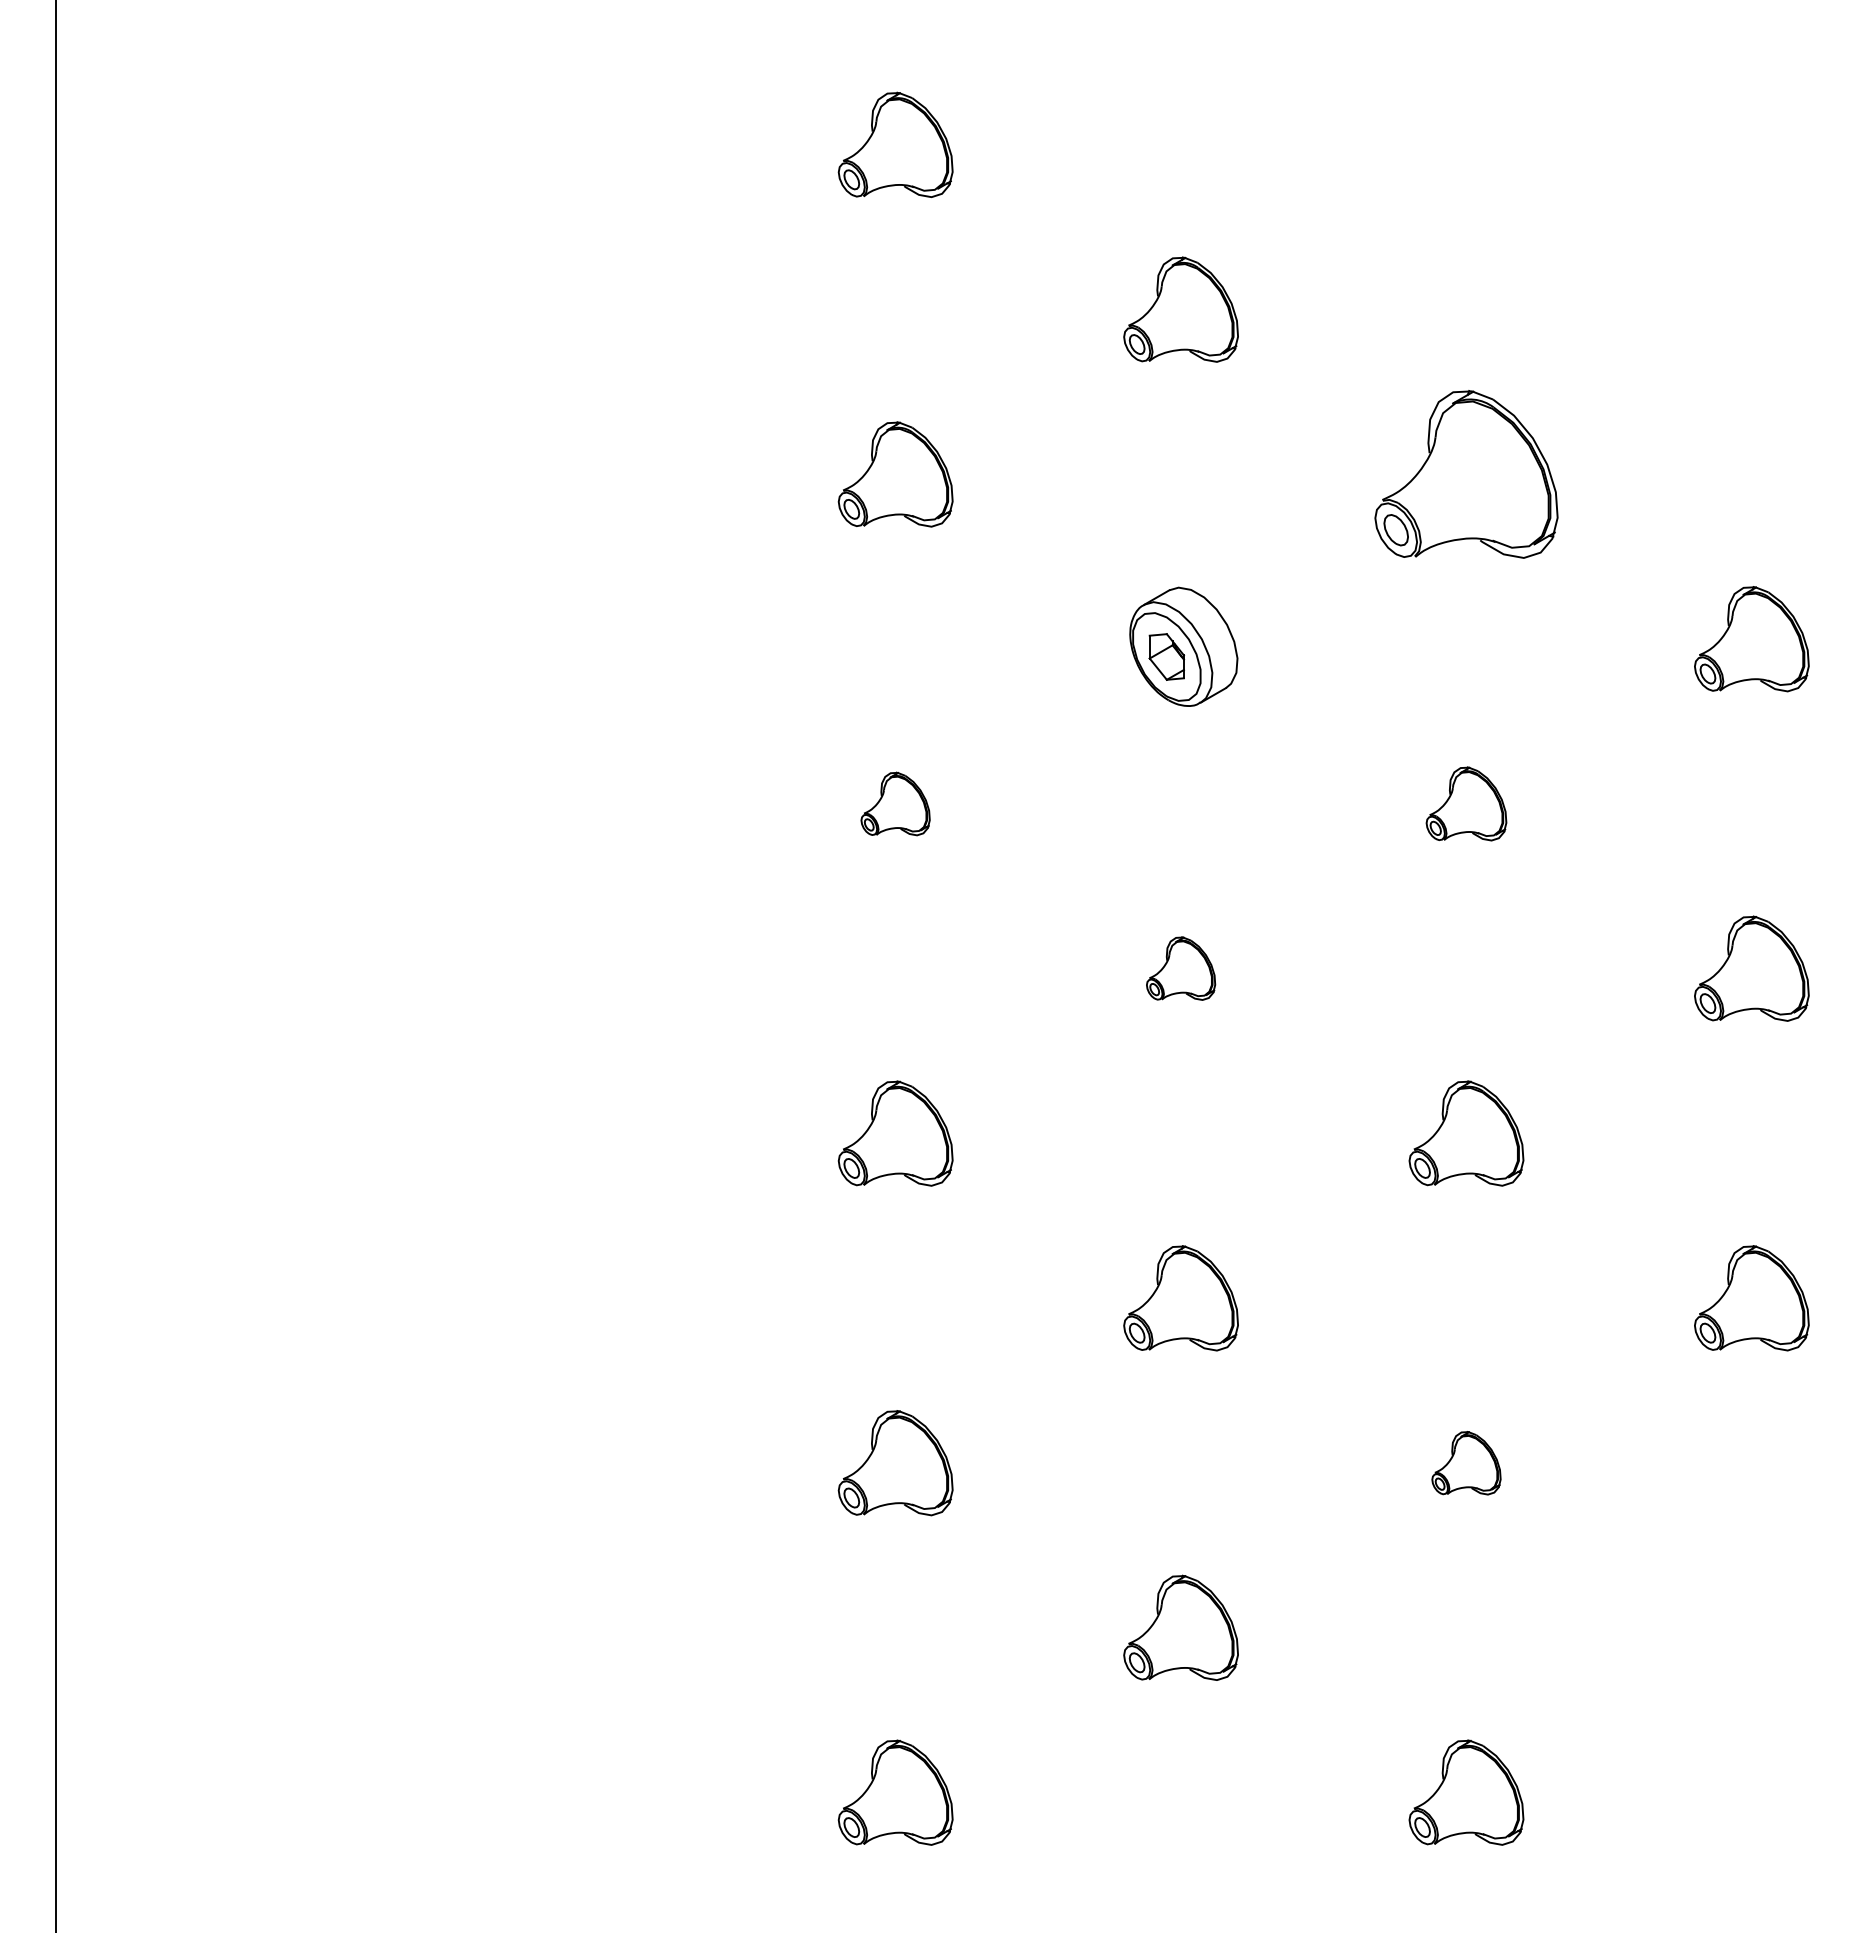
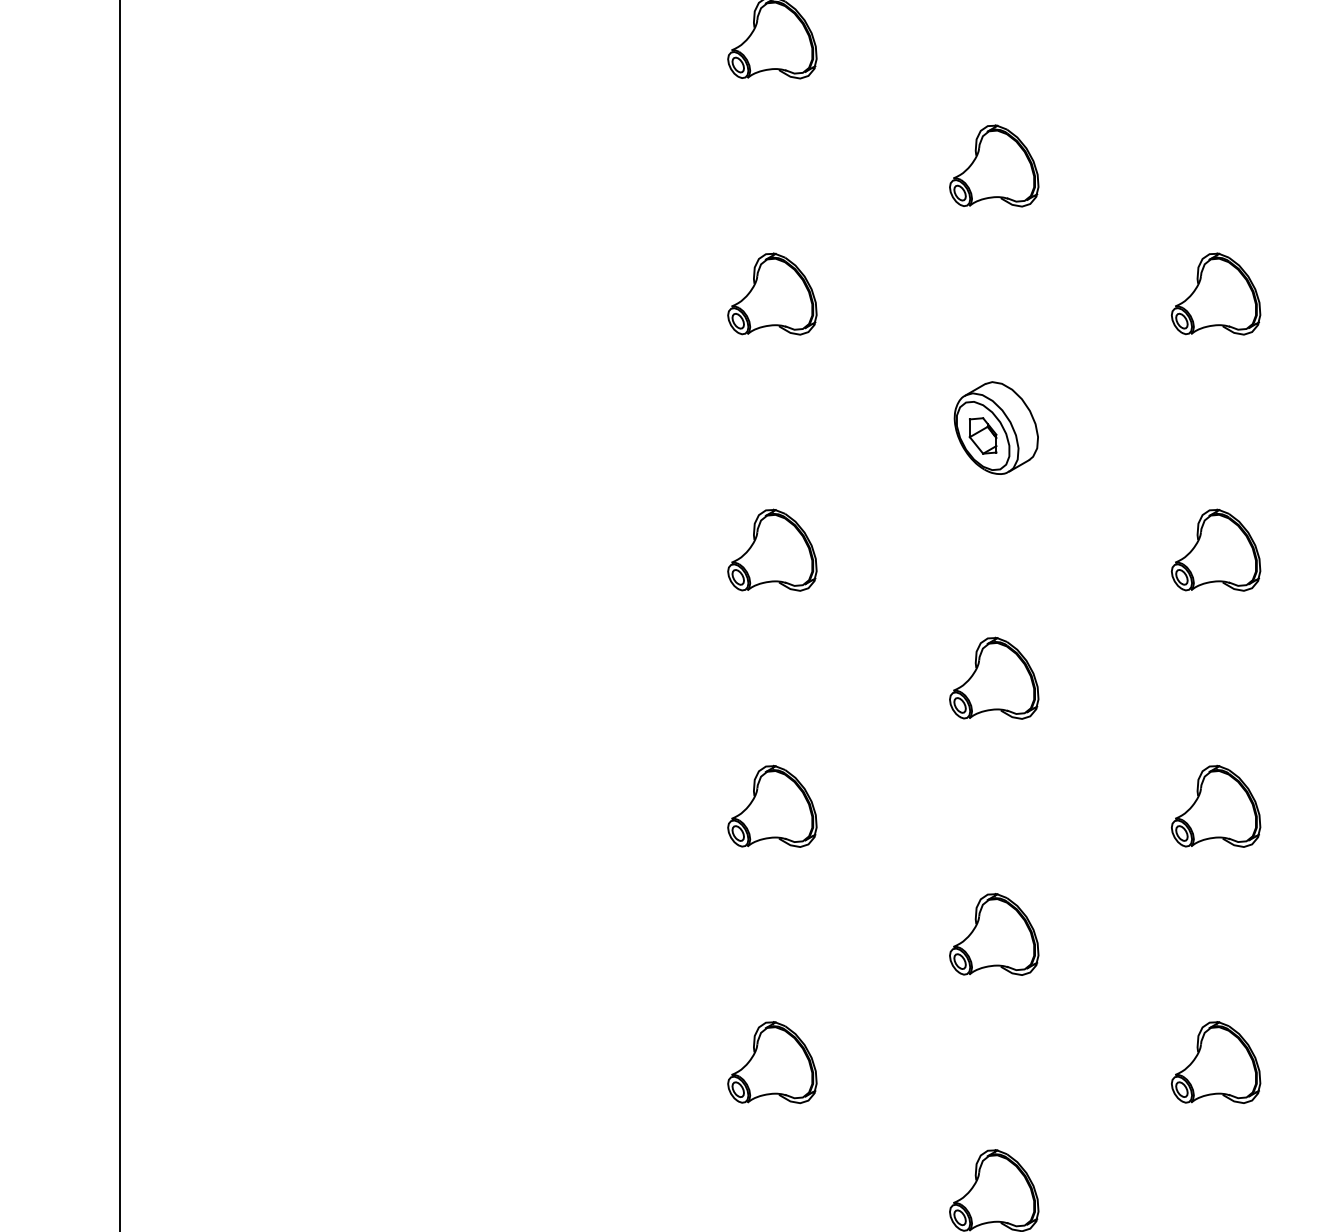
part: (1466, 474) -> (1216, 294), size x0.62
part: (895, 803) -> (772, 549), size x1.67
part: (1466, 803) -> (1216, 549), size x1.43
part: (1180, 968) -> (993, 678), size x1.67
part: (1466, 1463) -> (1216, 1062), size x1.67

